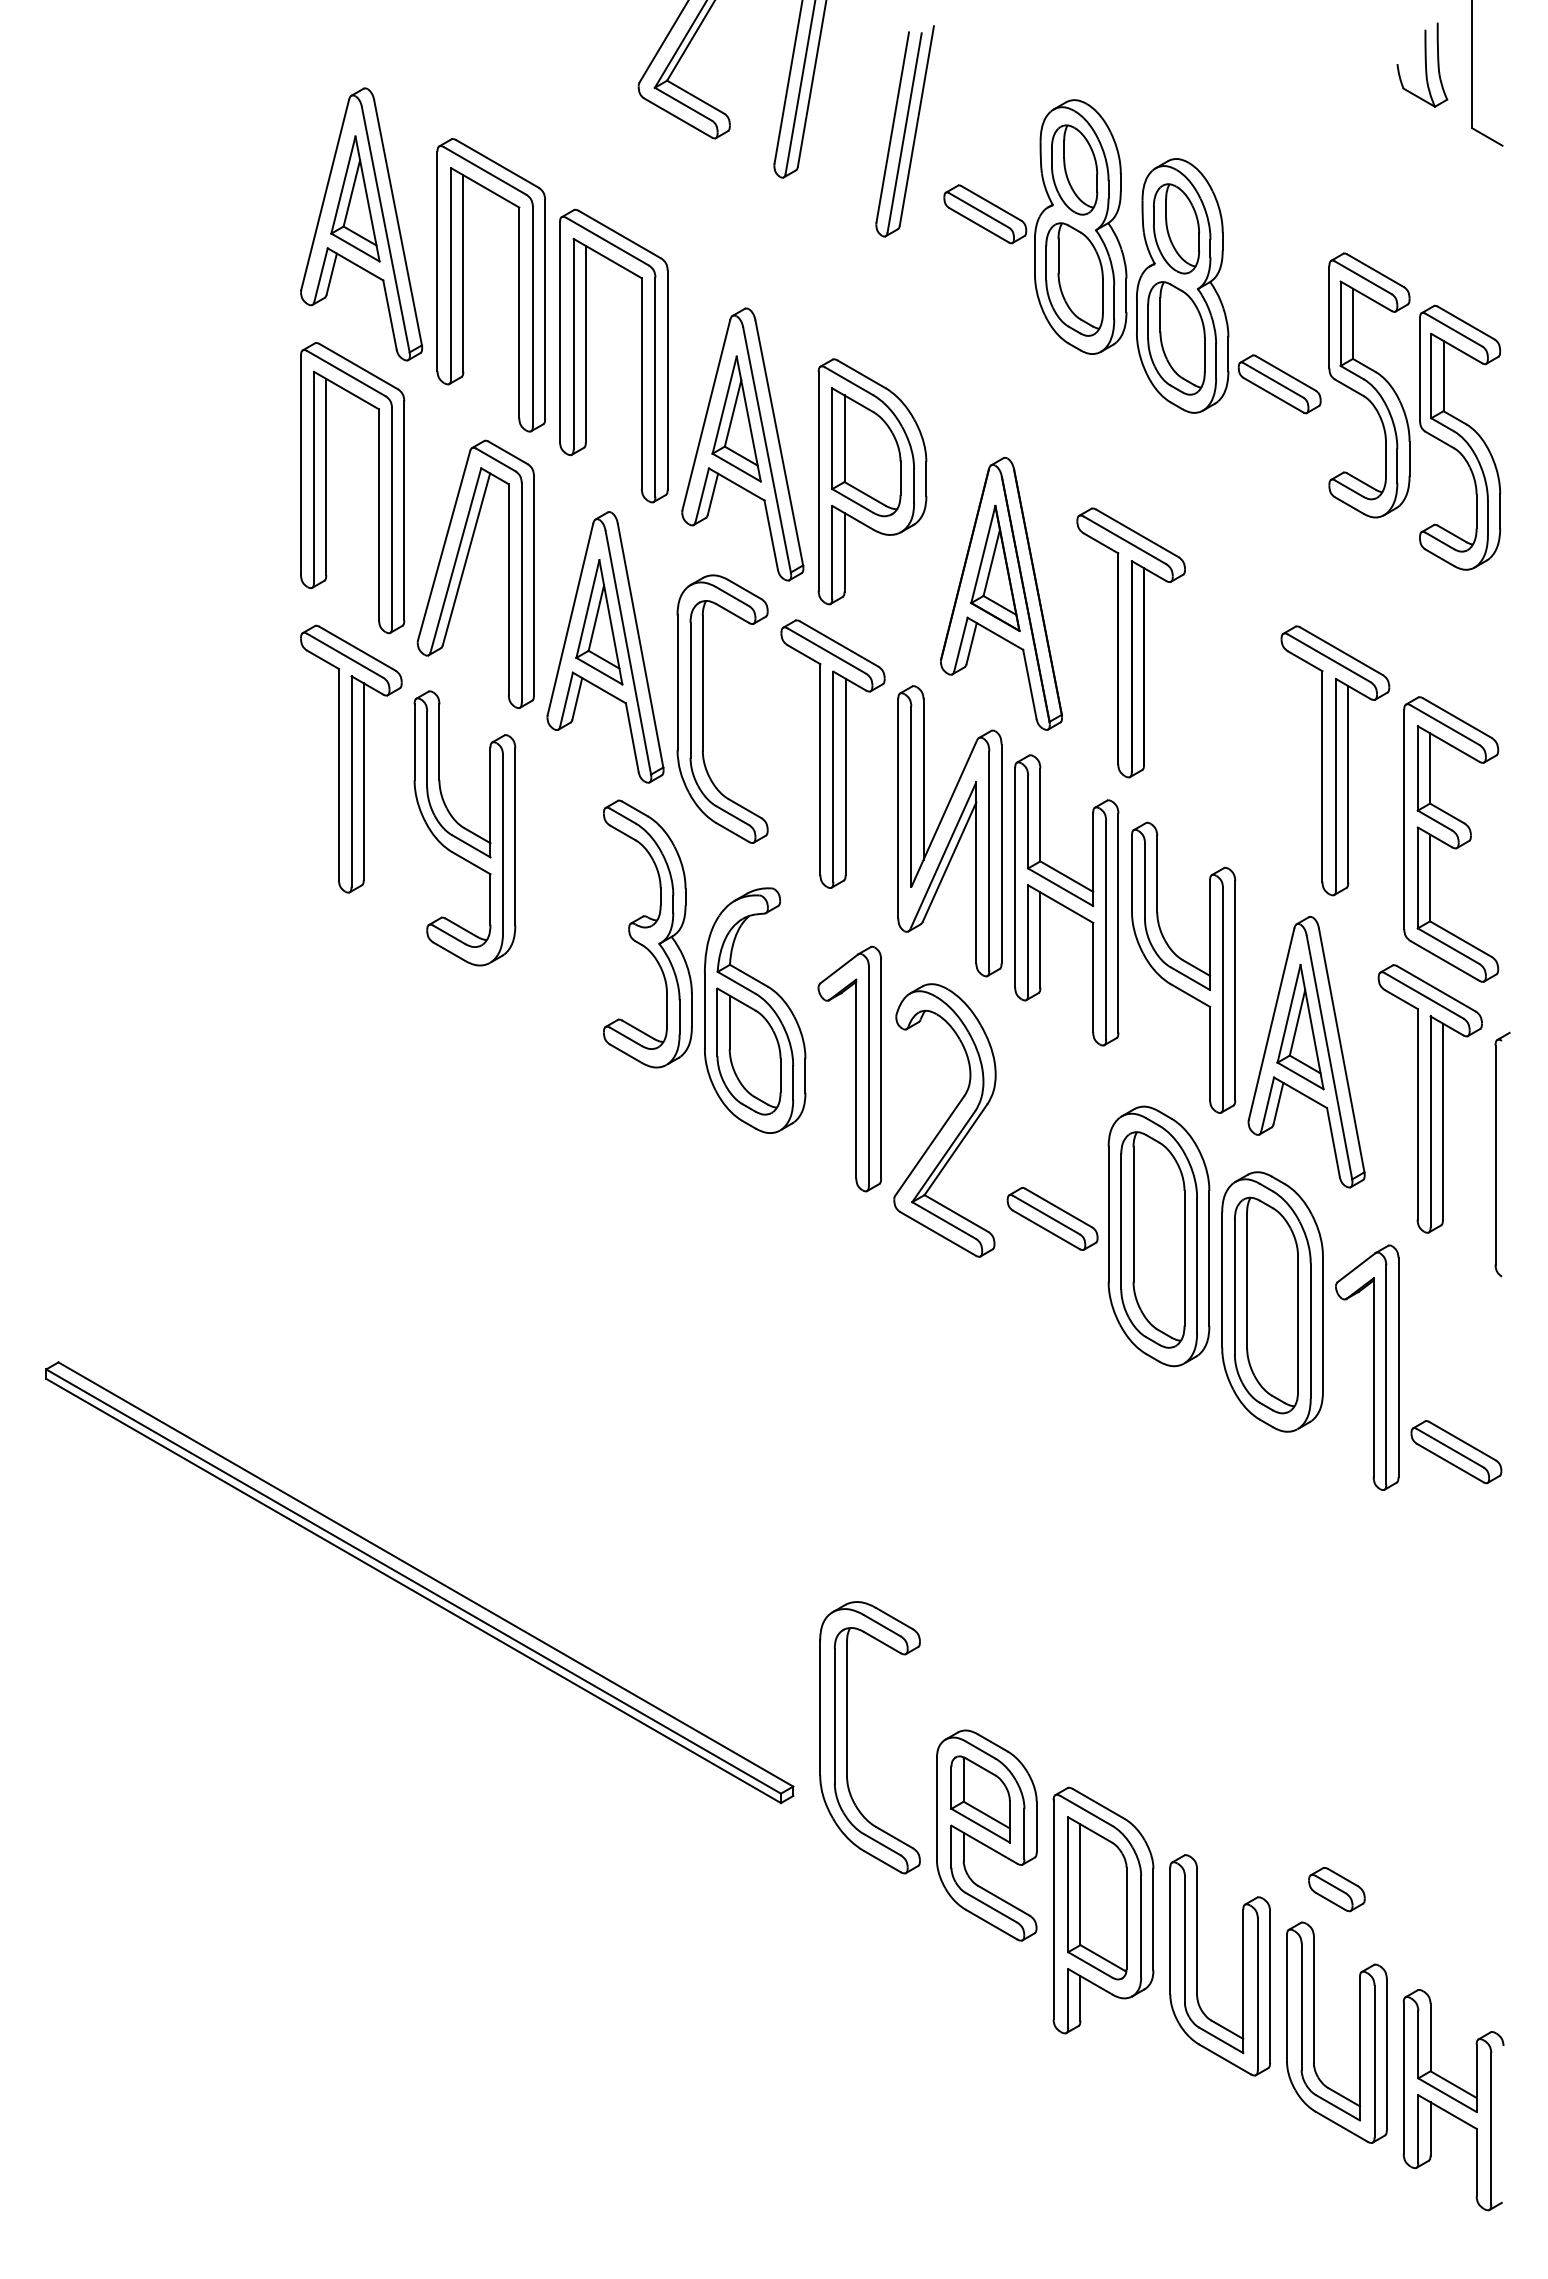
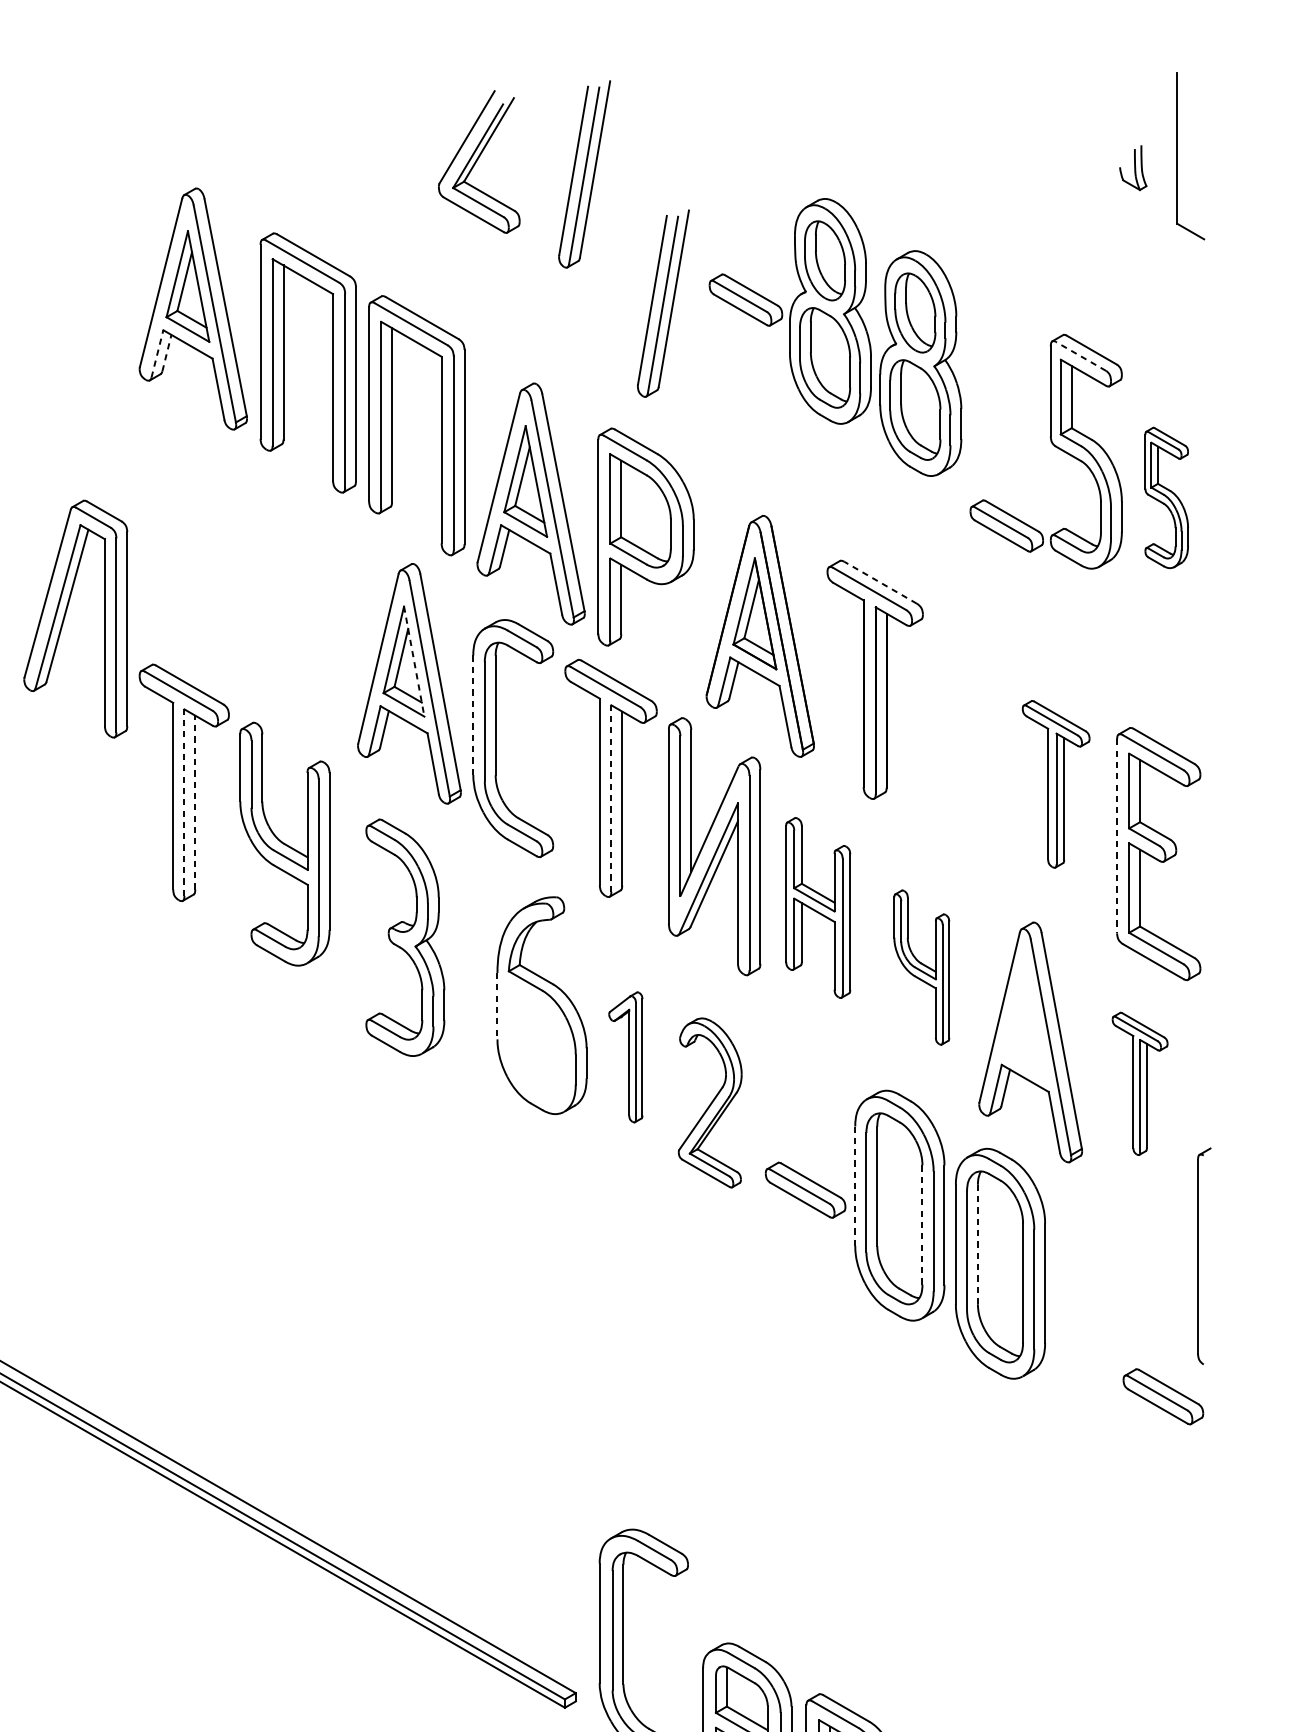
part: (1422, 64) -> (1133, 167), size x0.6
part: (904, 131) -> (662, 303), moved
line: (331, 273) -> (166, 352), solid -> dashed
line: (321, 275) -> (157, 354), solid -> dashed
line: (1363, 277) -> (1081, 356), solid -> dashed
part: (1279, 384) -> (1006, 526), moved
part: (1460, 437) -> (1166, 497), size x0.6
part: (326, 488) -> (162, 543), removed
line: (1136, 533) -> (879, 582), solid -> dashed
part: (464, 571) -> (65, 616), moved
line: (610, 622) -> (413, 661), solid -> dashed
line: (677, 683) -> (473, 715), solid -> dashed
part: (1335, 760) -> (1056, 784), size x0.7
line: (833, 776) -> (611, 798), solid -> dashed
line: (351, 781) -> (184, 802), solid -> dashed
line: (363, 781) -> (195, 802), solid -> dashed
line: (1404, 819) -> (1117, 836), solid -> dashed
part: (1066, 900) -> (817, 908), size x0.7
part: (647, 933) -> (405, 937), moved
part: (1183, 967) -> (921, 967), size x0.6
line: (704, 1011) -> (497, 1006), solid -> dashed
part: (1300, 1027) -> (1025, 1020), removed
part: (748, 1051) -> (536, 1041), removed
part: (849, 1068) -> (625, 1056), size x0.6
part: (1429, 1098) -> (1139, 1083), size x0.6
part: (944, 1120) -> (709, 1102), size x0.7
part: (1502, 1154) -> (1204, 1256), moved
line: (1108, 1214) -> (855, 1186), solid -> dashed
line: (1184, 1258) -> (922, 1225), solid -> dashed
line: (1247, 1279) -> (978, 1243), solid -> dashed
part: (1367, 1367) -> (1084, 1321), removed

